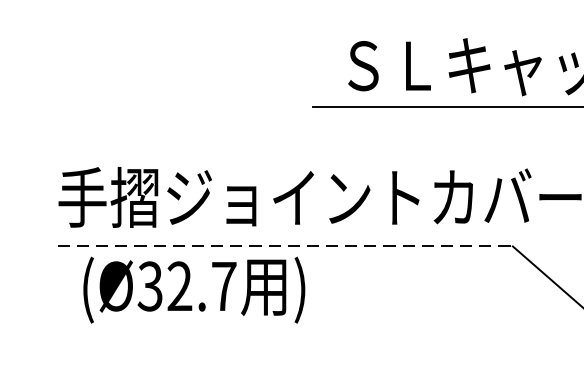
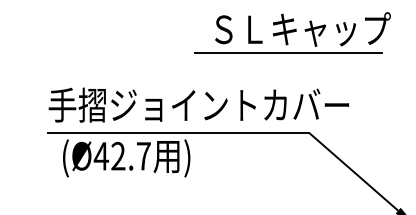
line: (286, 245) -> (179, 132), dashed -> solid
text: (150, 285) -> (101, 155), (Ø32.7 -> (Ø42.7

